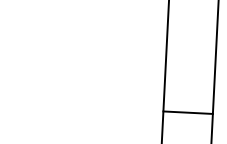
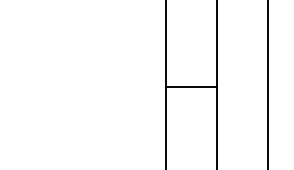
line: (188, 112) -> (191, 86), moved

